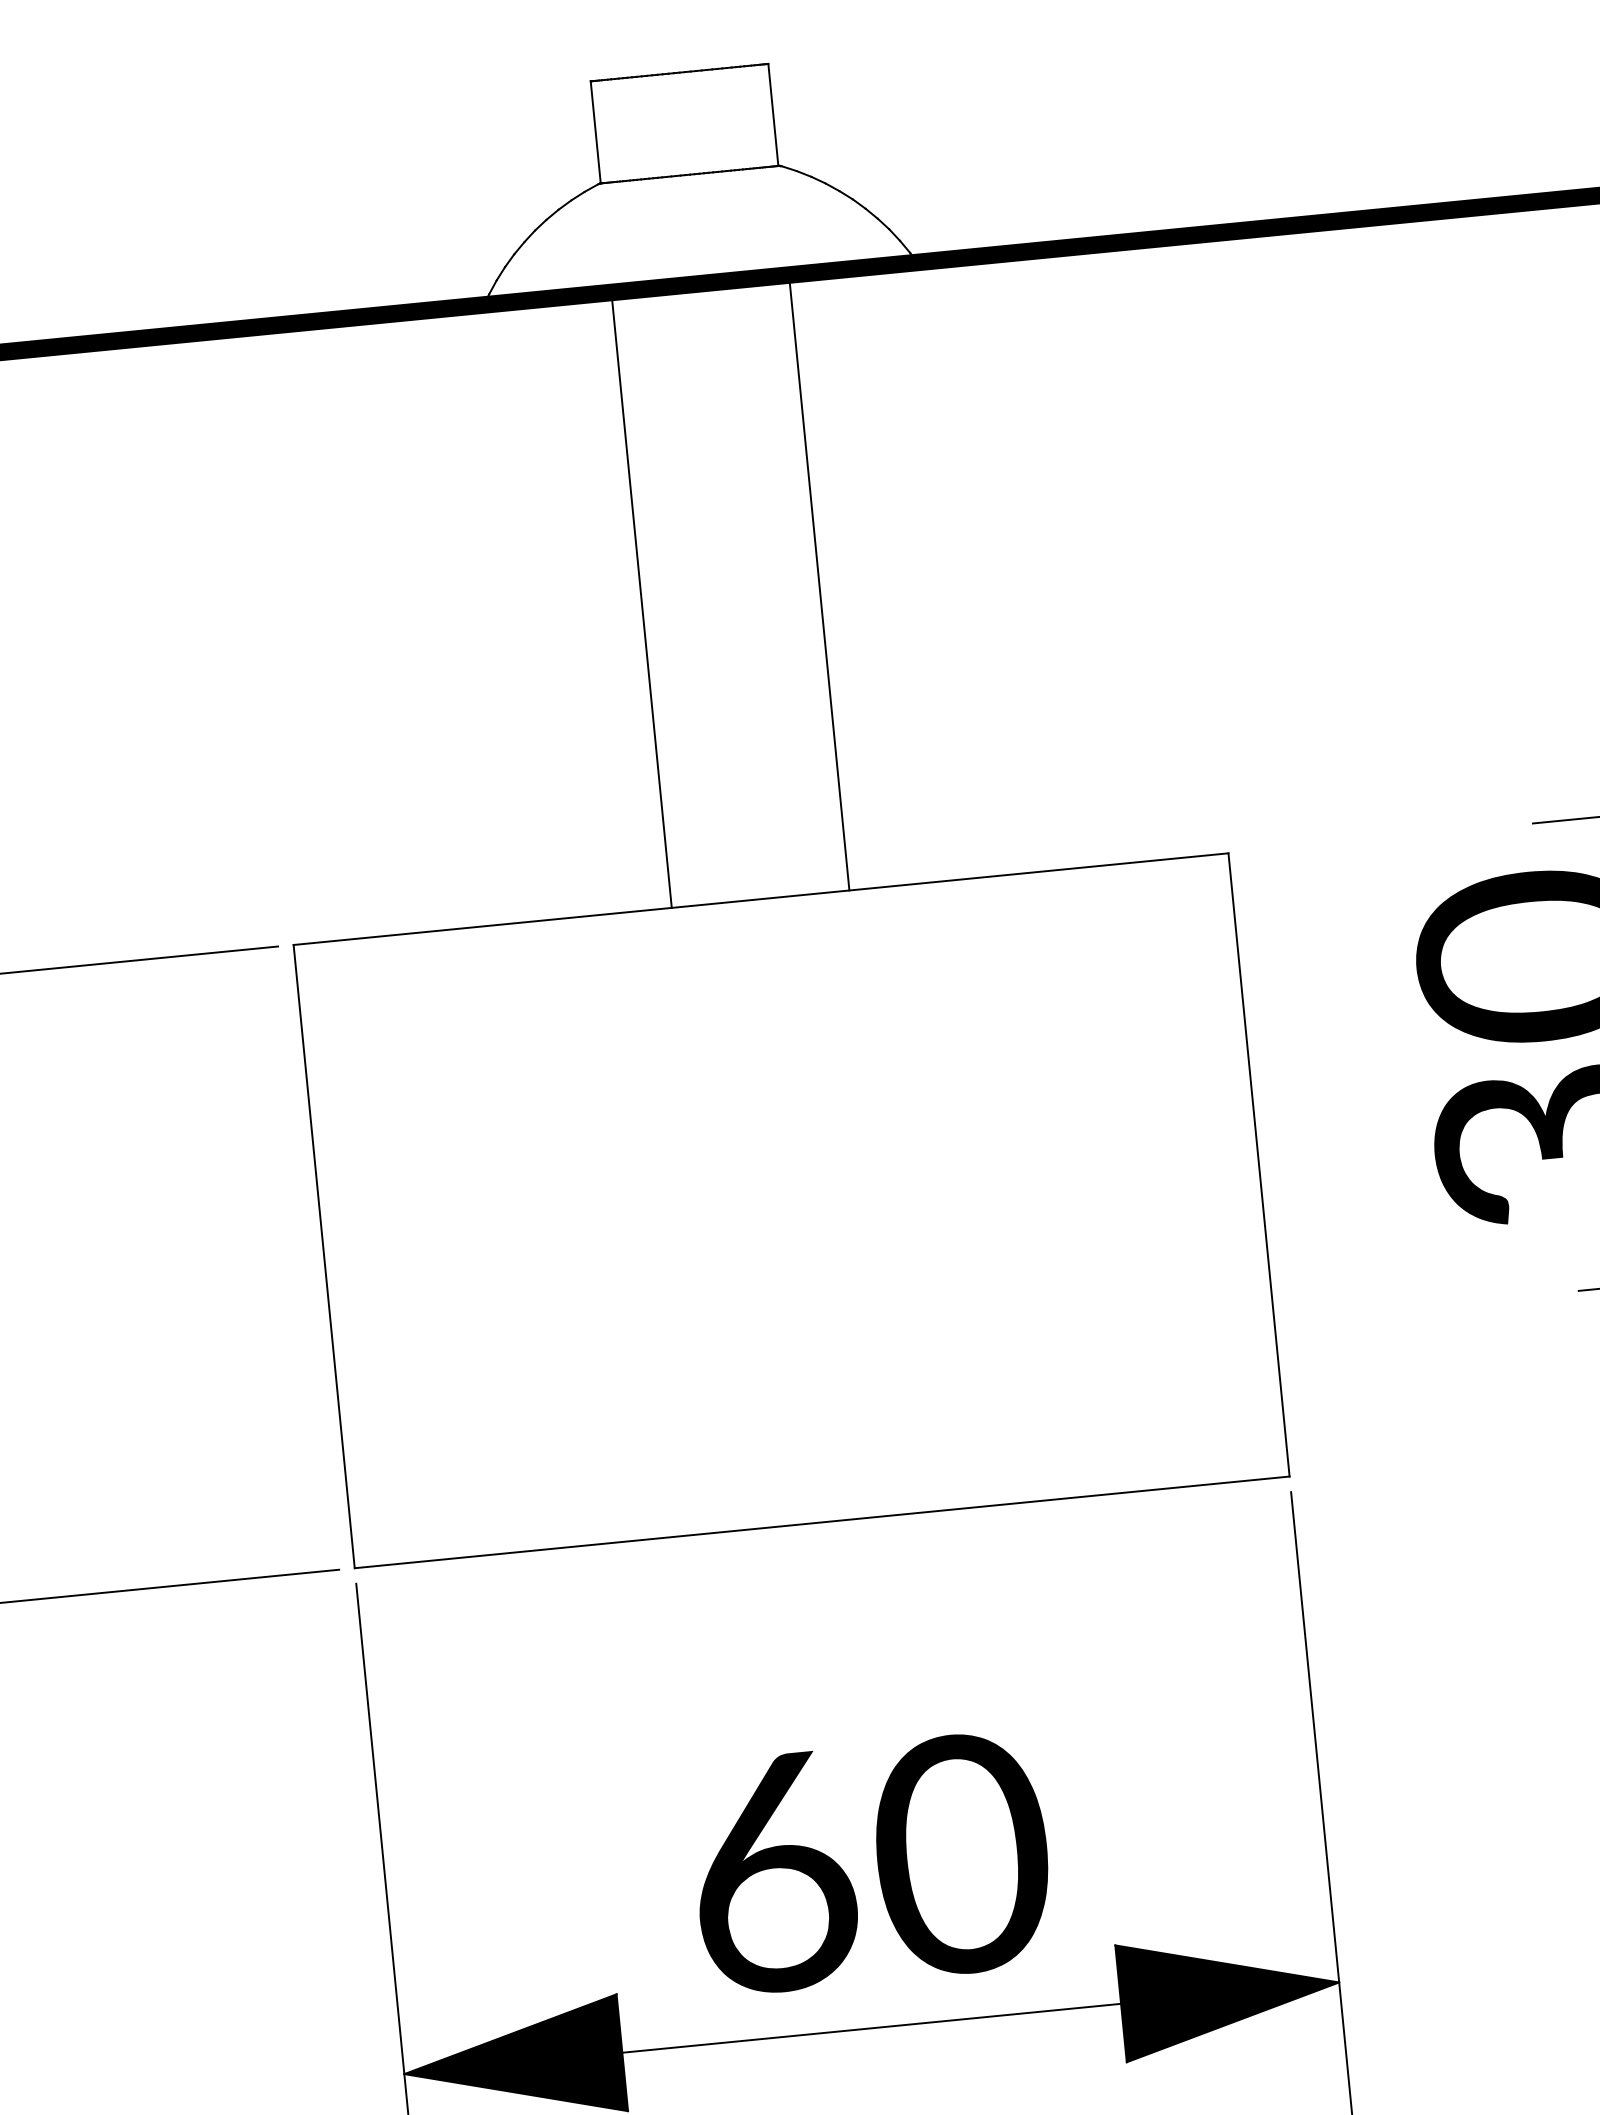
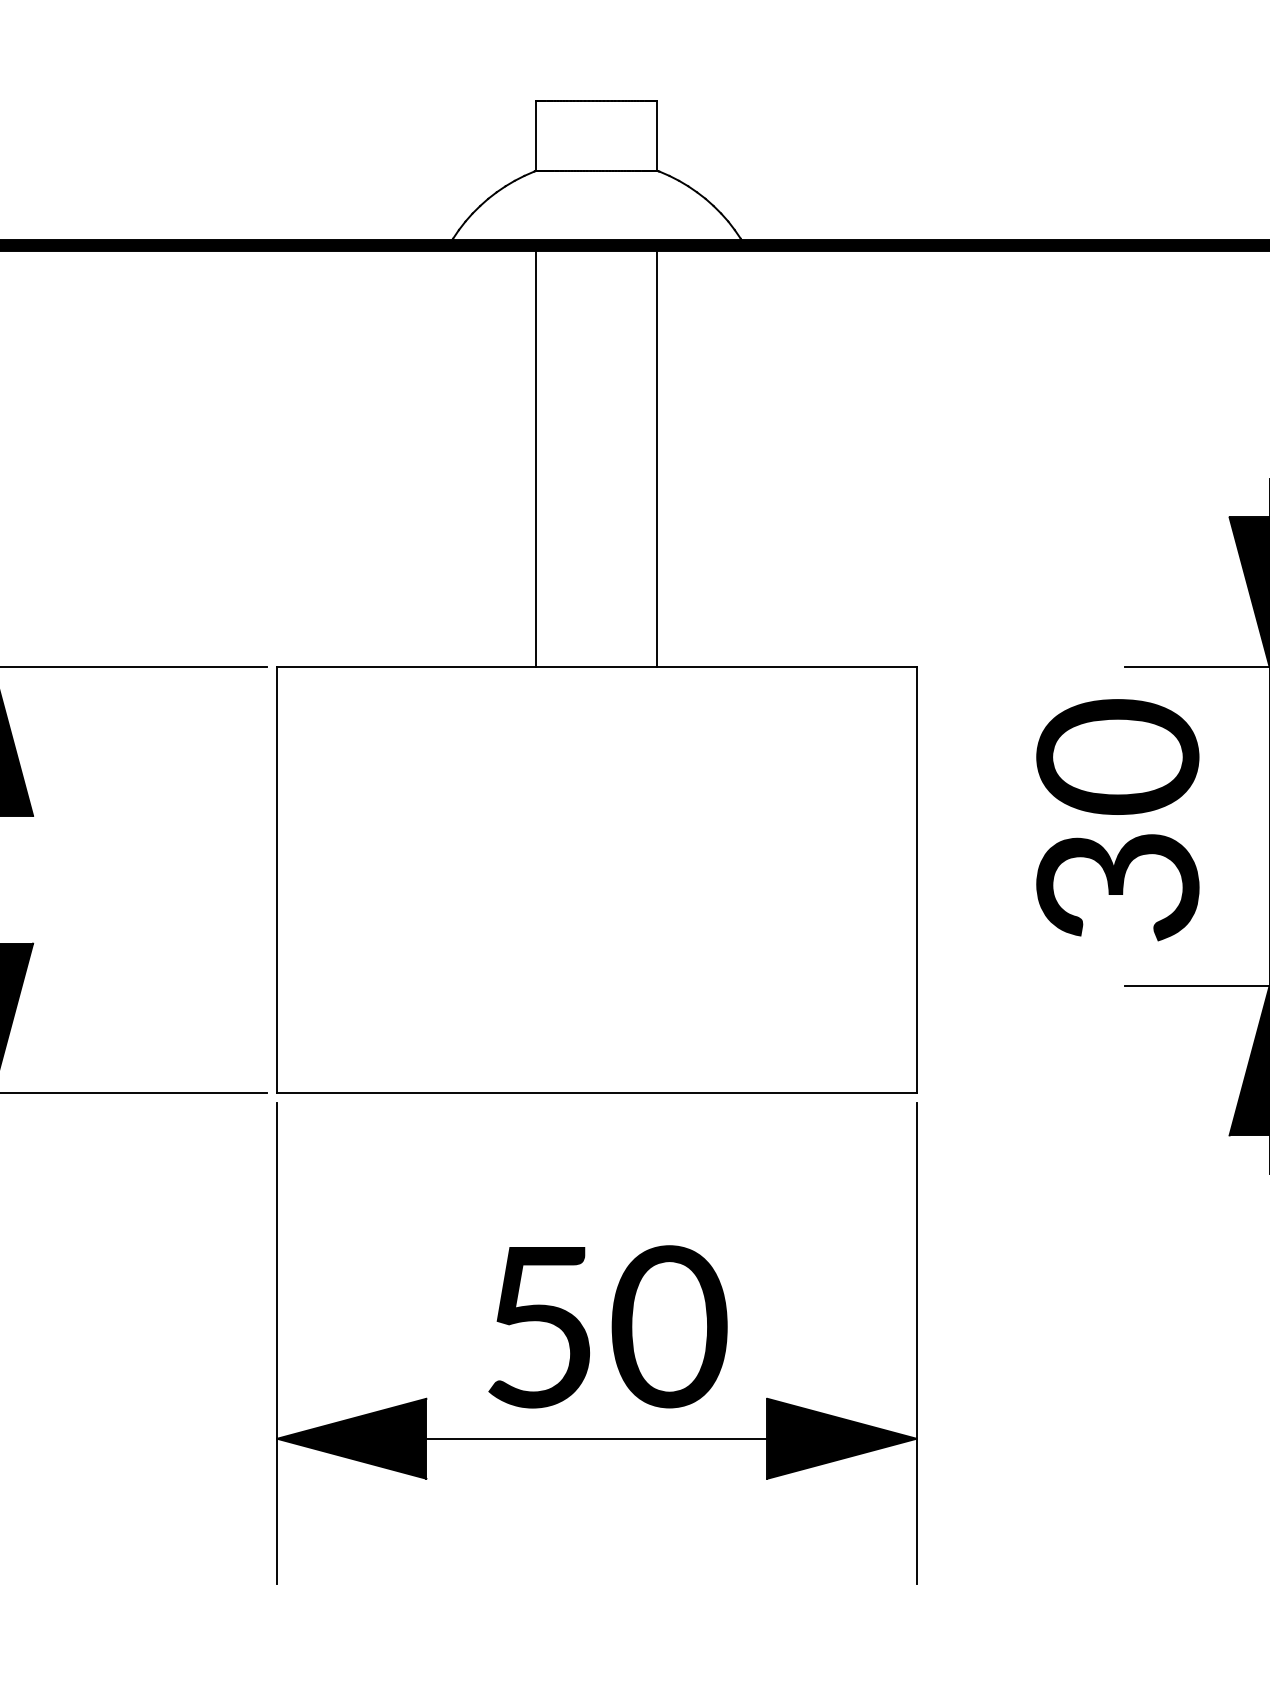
text: (774, 1873) -> (541, 1327), 60 -> 50

